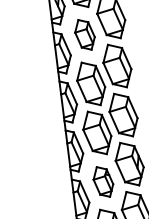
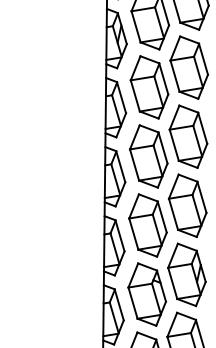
part: (84, 34) -> (149, 87), size x1.43
part: (102, 182) -> (146, 294), size x1.43

